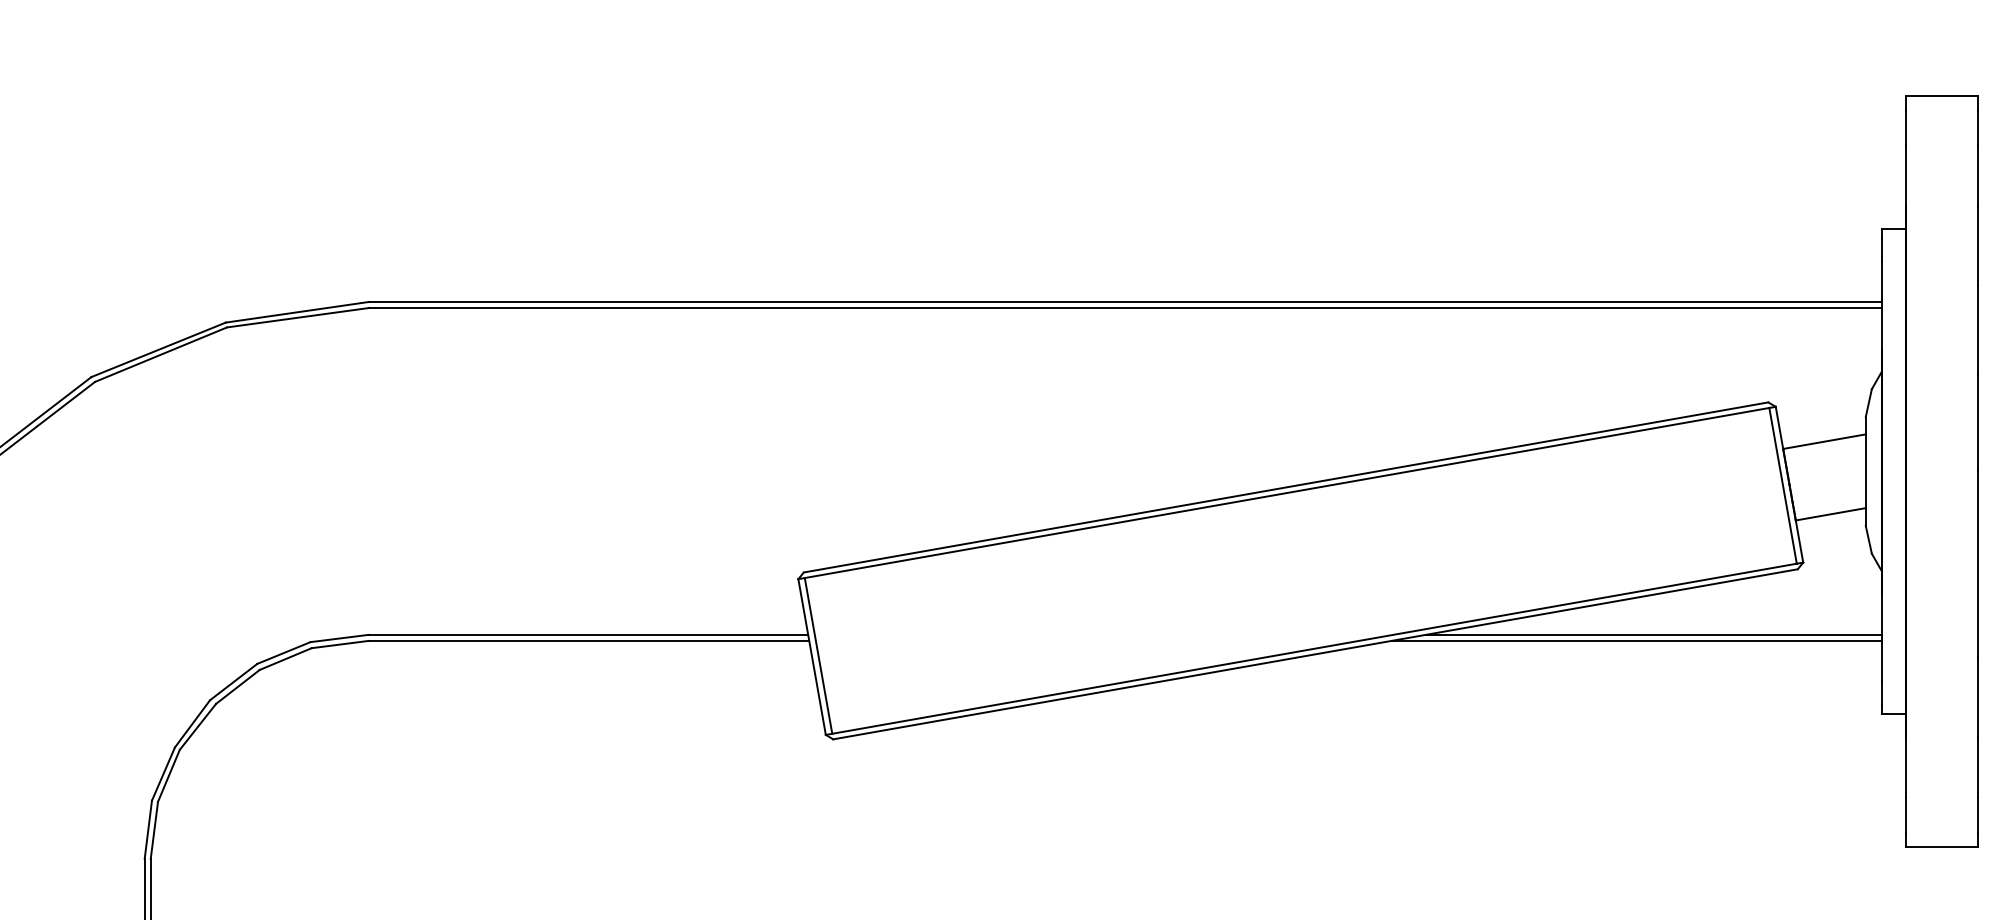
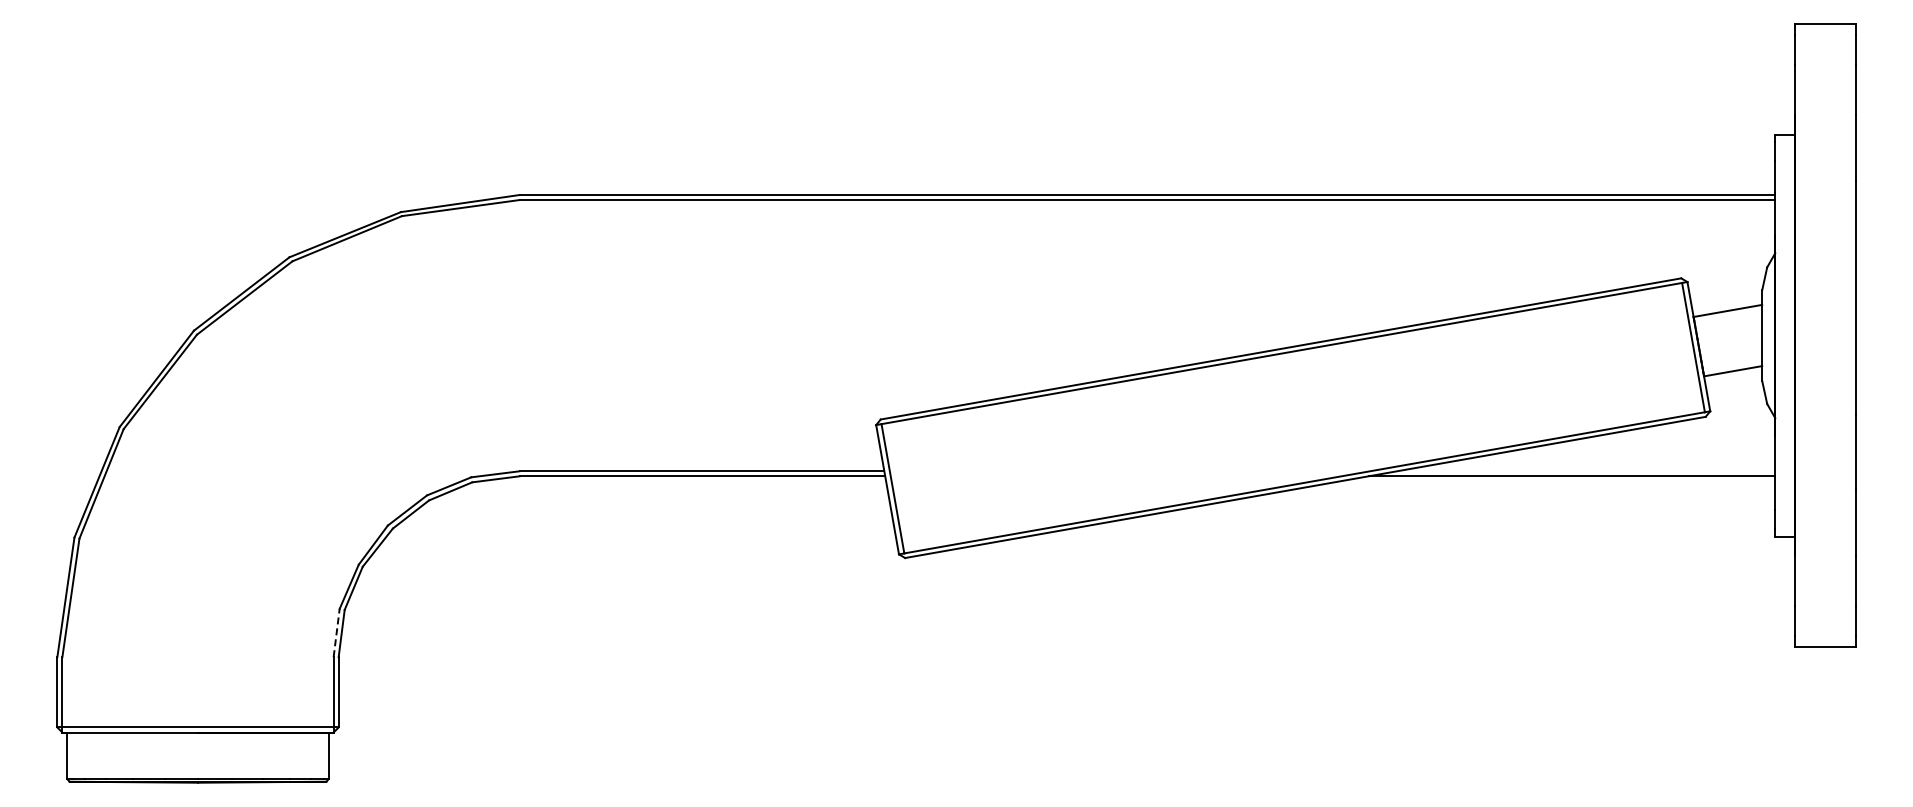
line: (1652, 635) -> (1585, 471), removed
line: (148, 829) -> (336, 632), solid -> dashed

